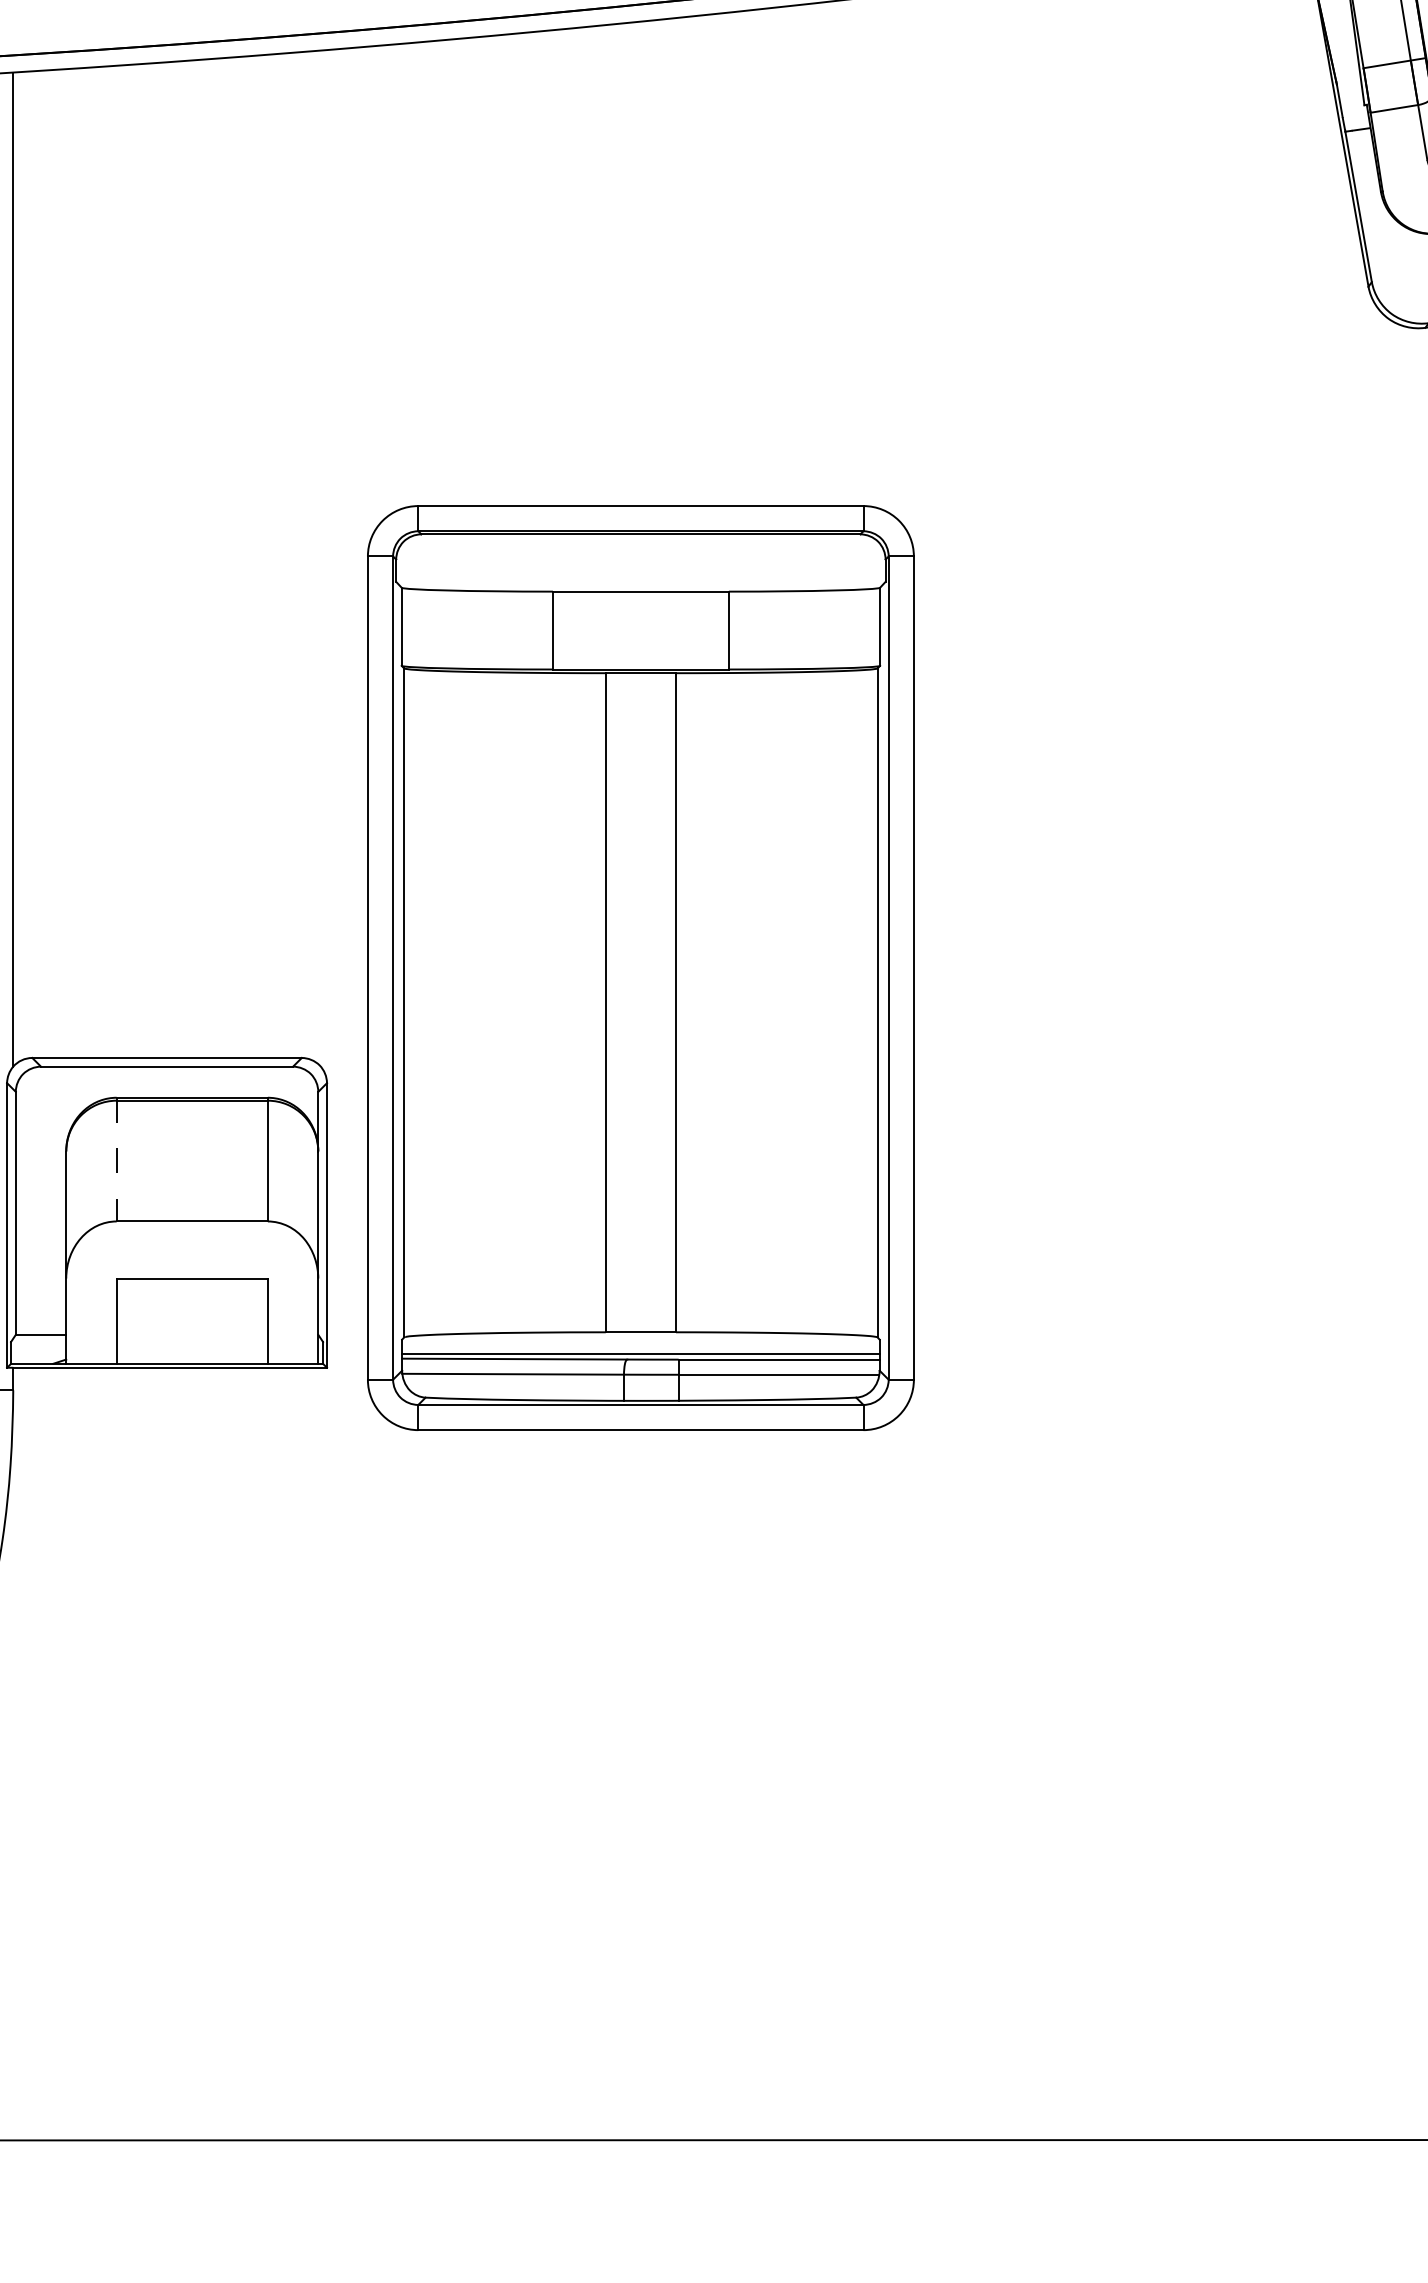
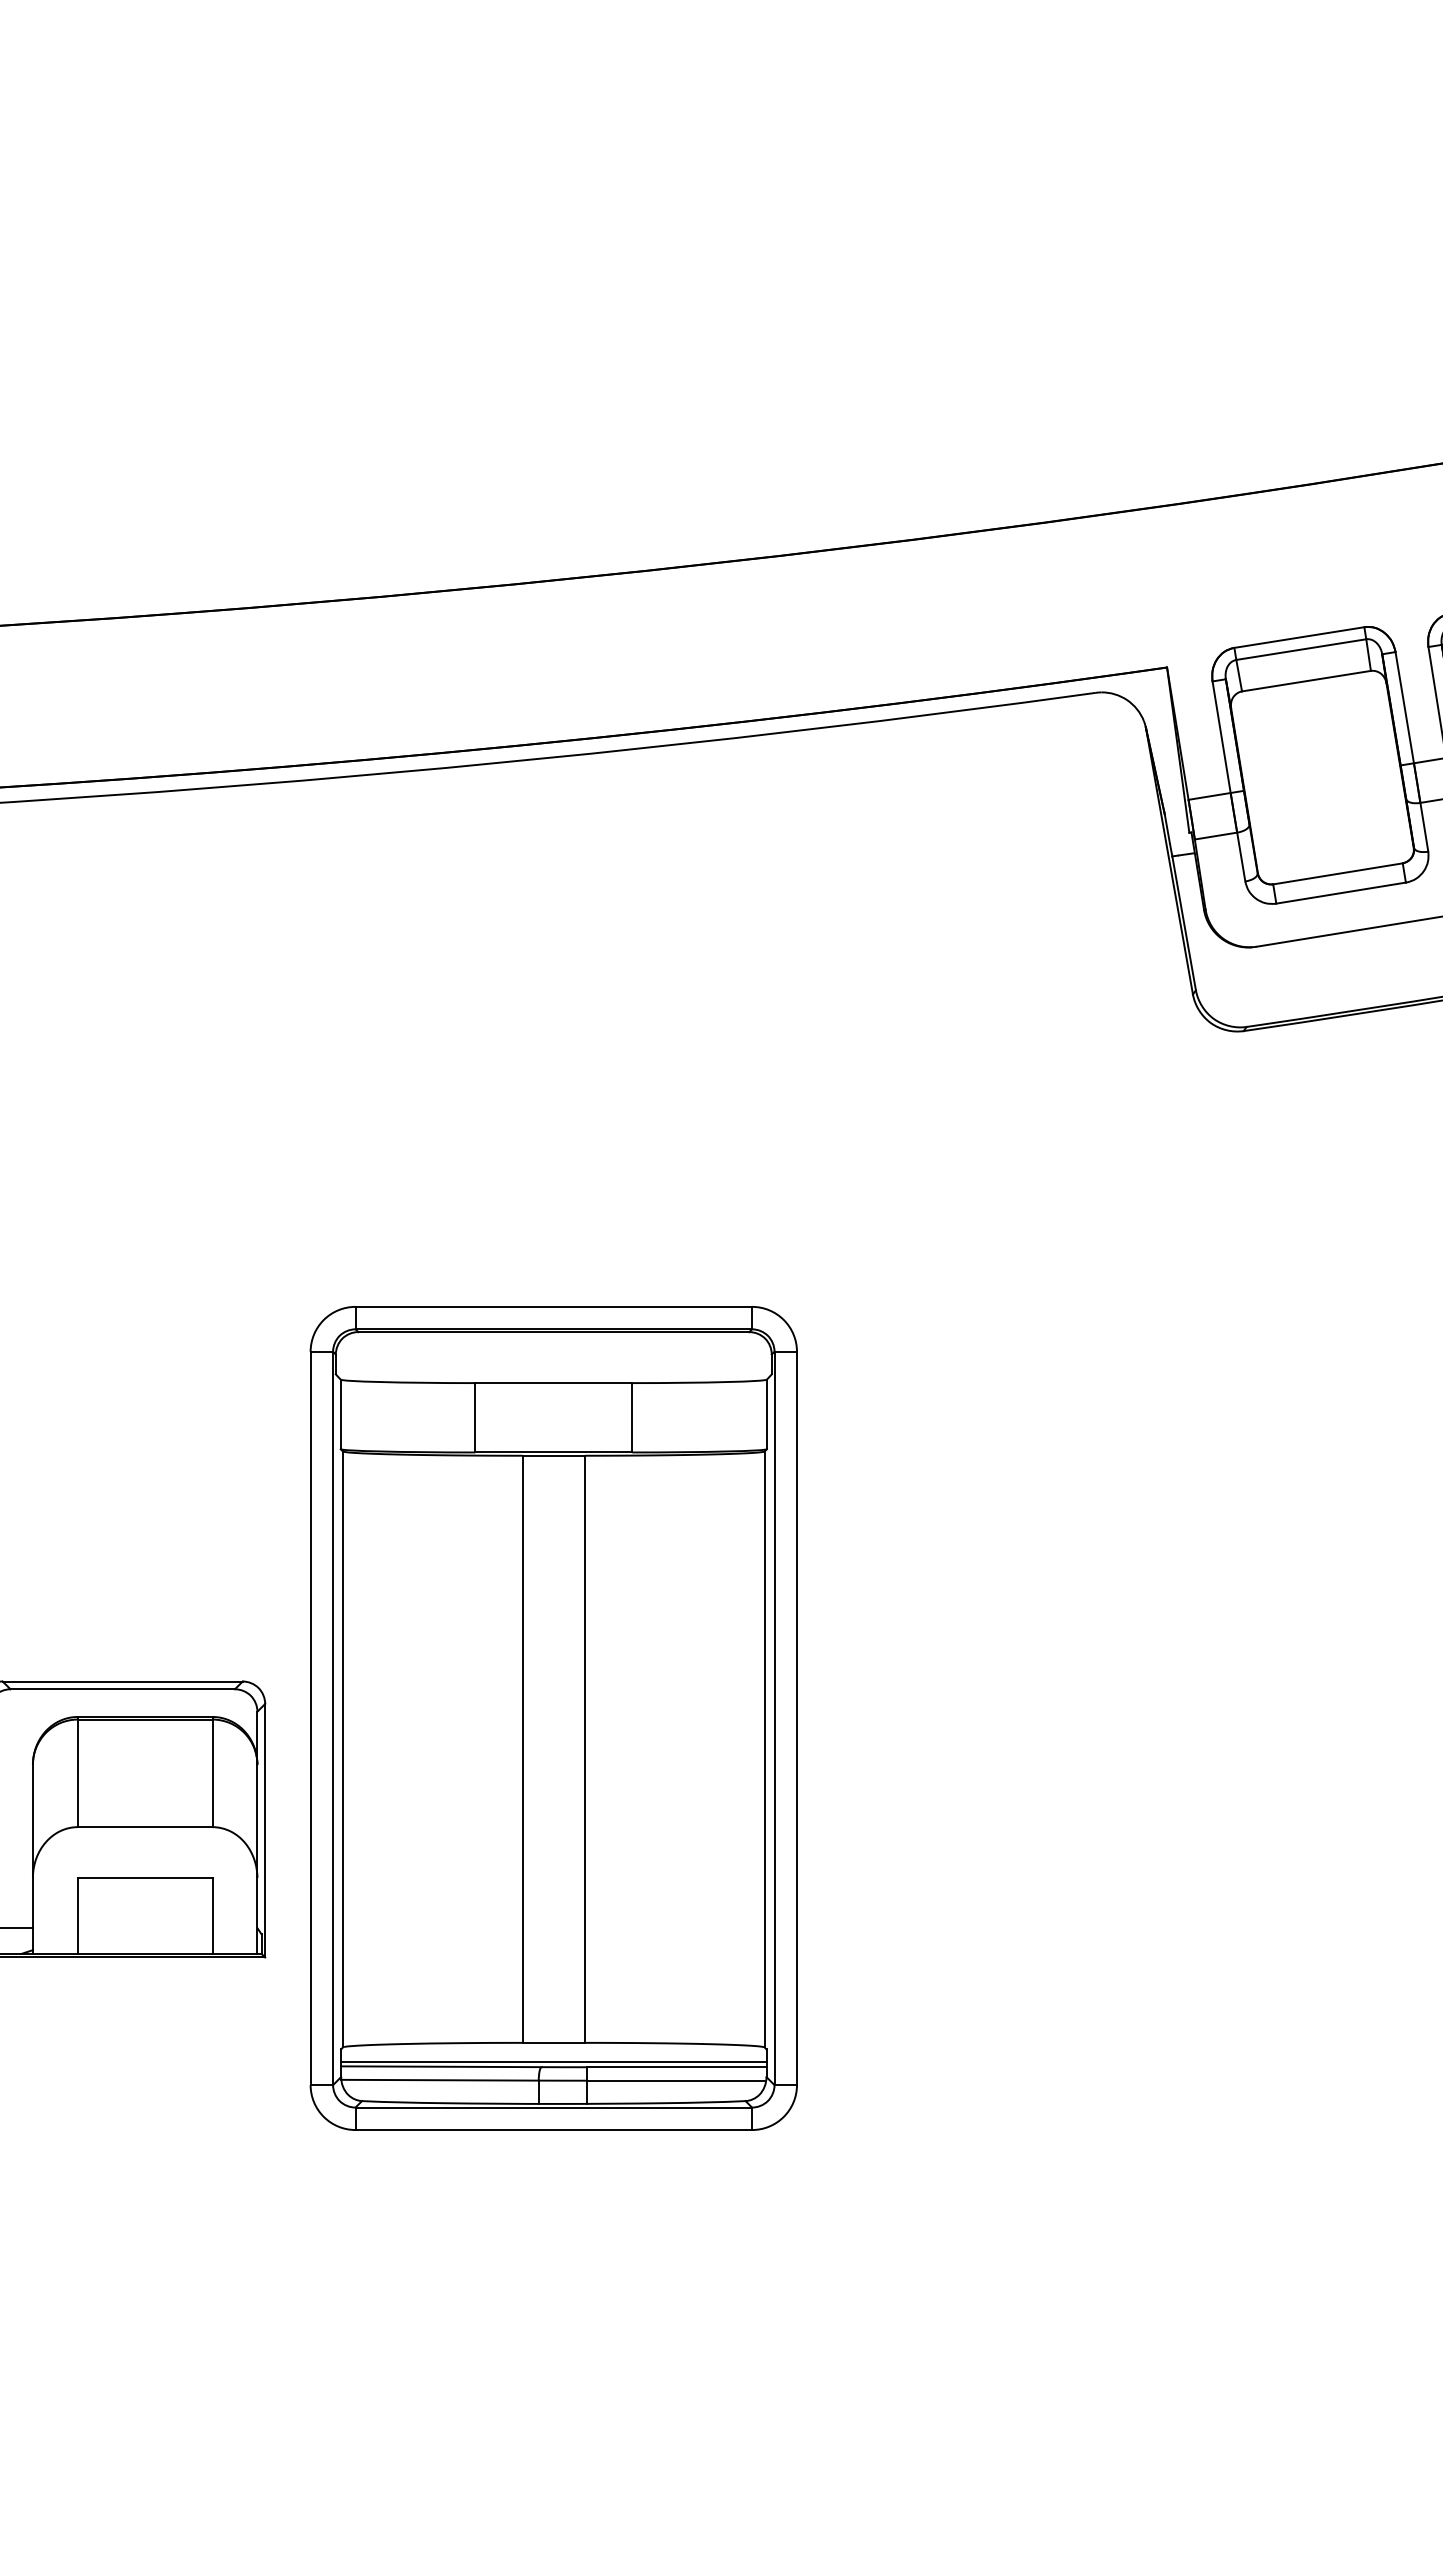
part: (640, 968) -> (553, 1718), moved
line: (116, 1160) -> (77, 1772), dashed -> solid

